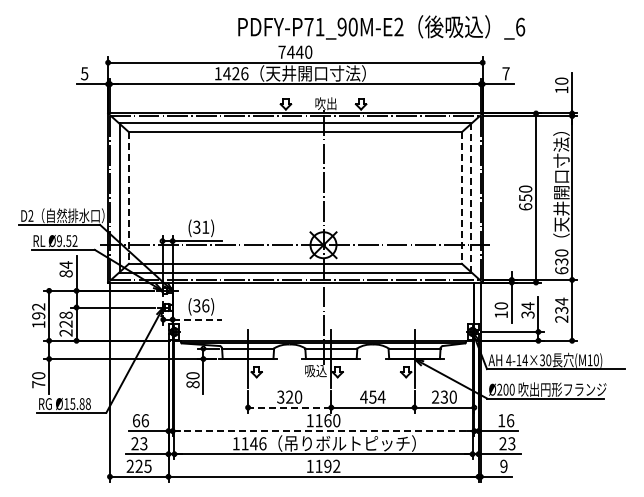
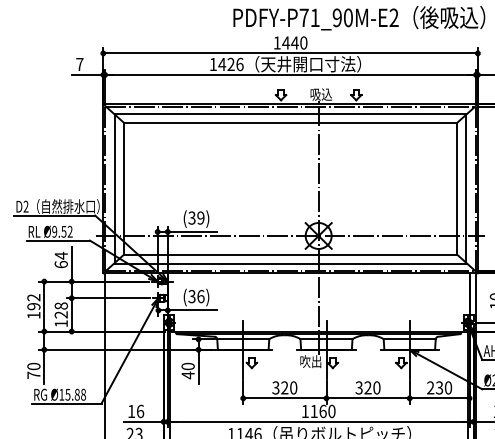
text: (281, 51) -> (276, 42), 7440 -> 1440
text: (84, 73) -> (79, 64), 5 -> 7
text: (325, 103) -> (320, 94), 吹出 -> 吸込
line: (128, 198) -> (123, 189), dashed -> solid
line: (461, 198) -> (456, 189), dashed -> solid
line: (471, 198) -> (466, 189), dashed -> solid
text: (205, 226) -> (200, 217), (31) -> (39)
text: (65, 273) -> (60, 264), 84 -> 64
line: (197, 319) -> (192, 310), dashed -> solid
text: (65, 332) -> (60, 323), 228 -> 128
text: (315, 370) -> (310, 361), 吸込 -> 吹出
text: (192, 384) -> (187, 375), 80 -> 40
text: (372, 396) -> (367, 387), 454 -> 320
line: (289, 407) -> (284, 398), dashed -> solid
text: (136, 420) -> (131, 411), 66 -> 16
line: (323, 431) -> (318, 422), dashed -> solid

